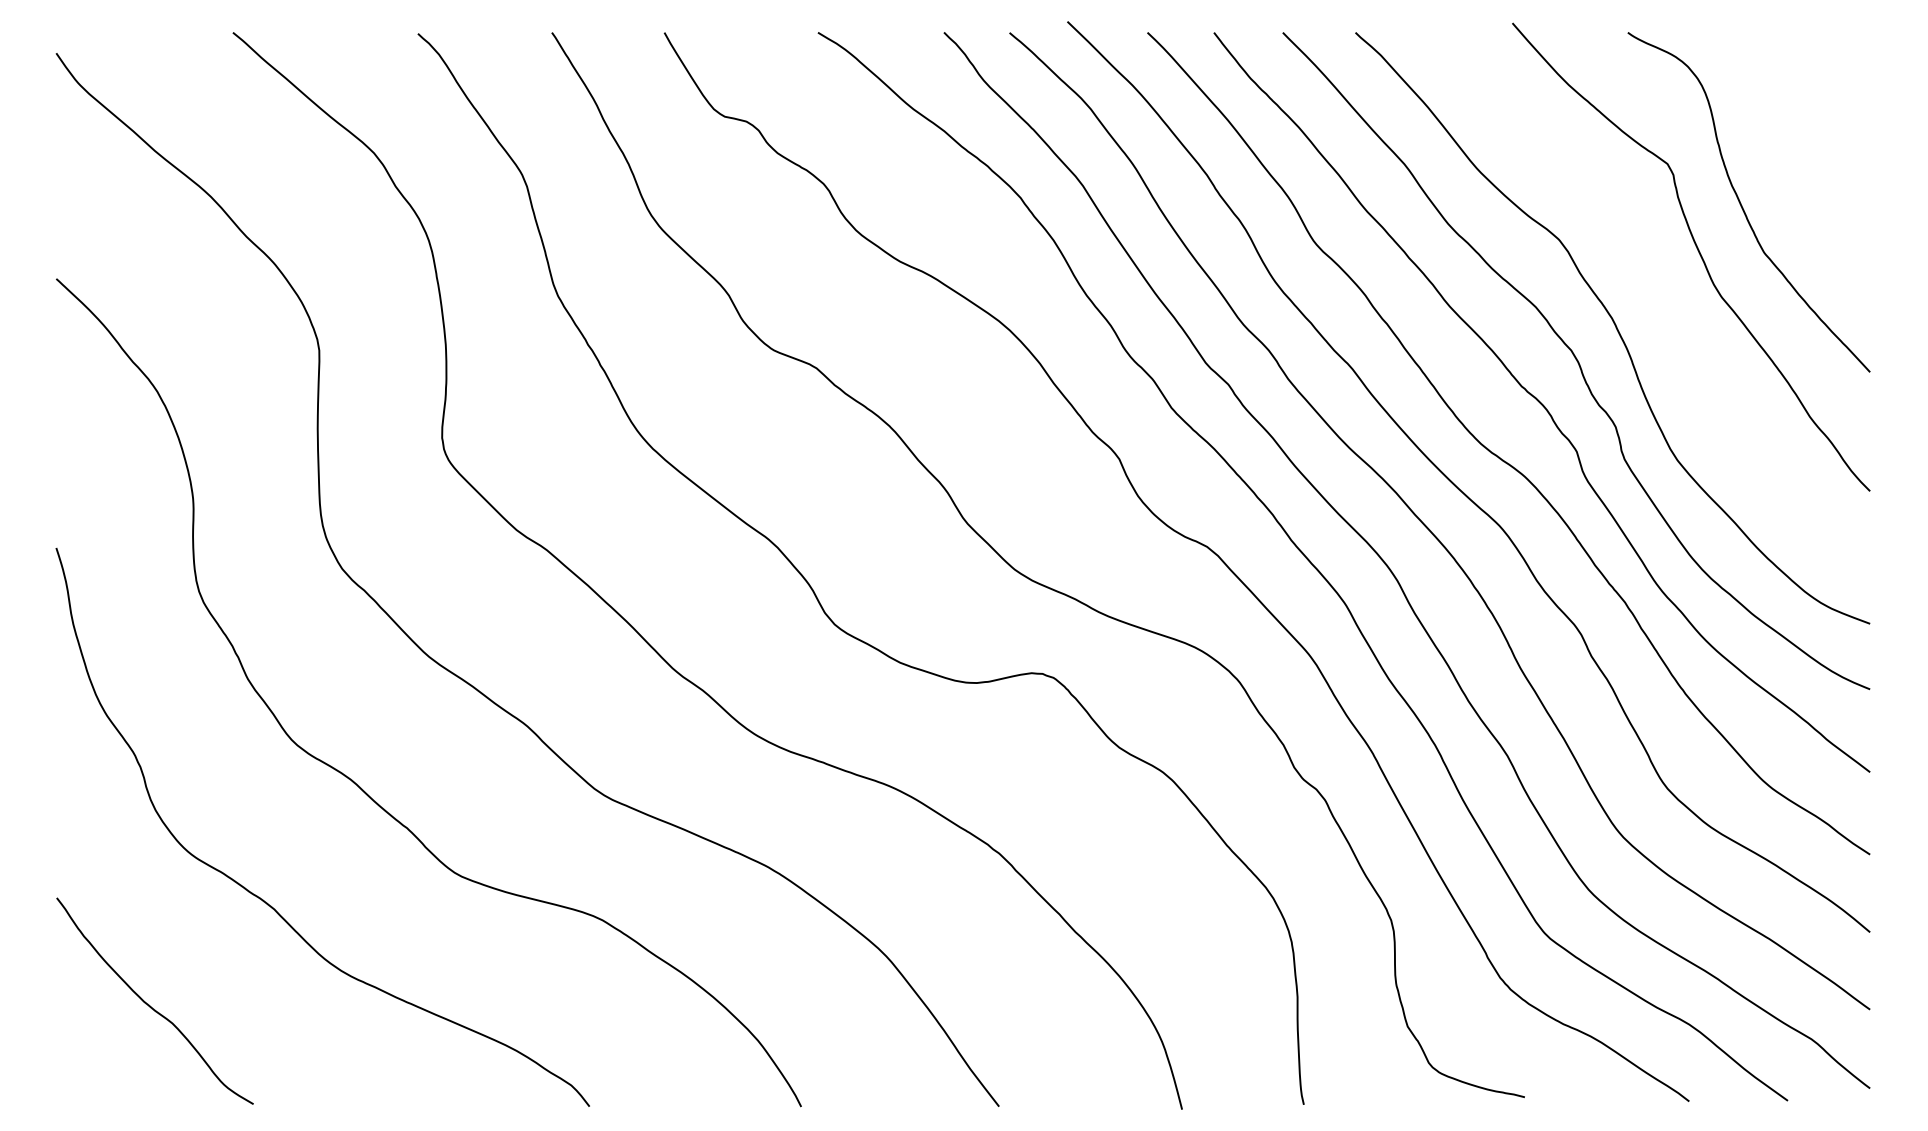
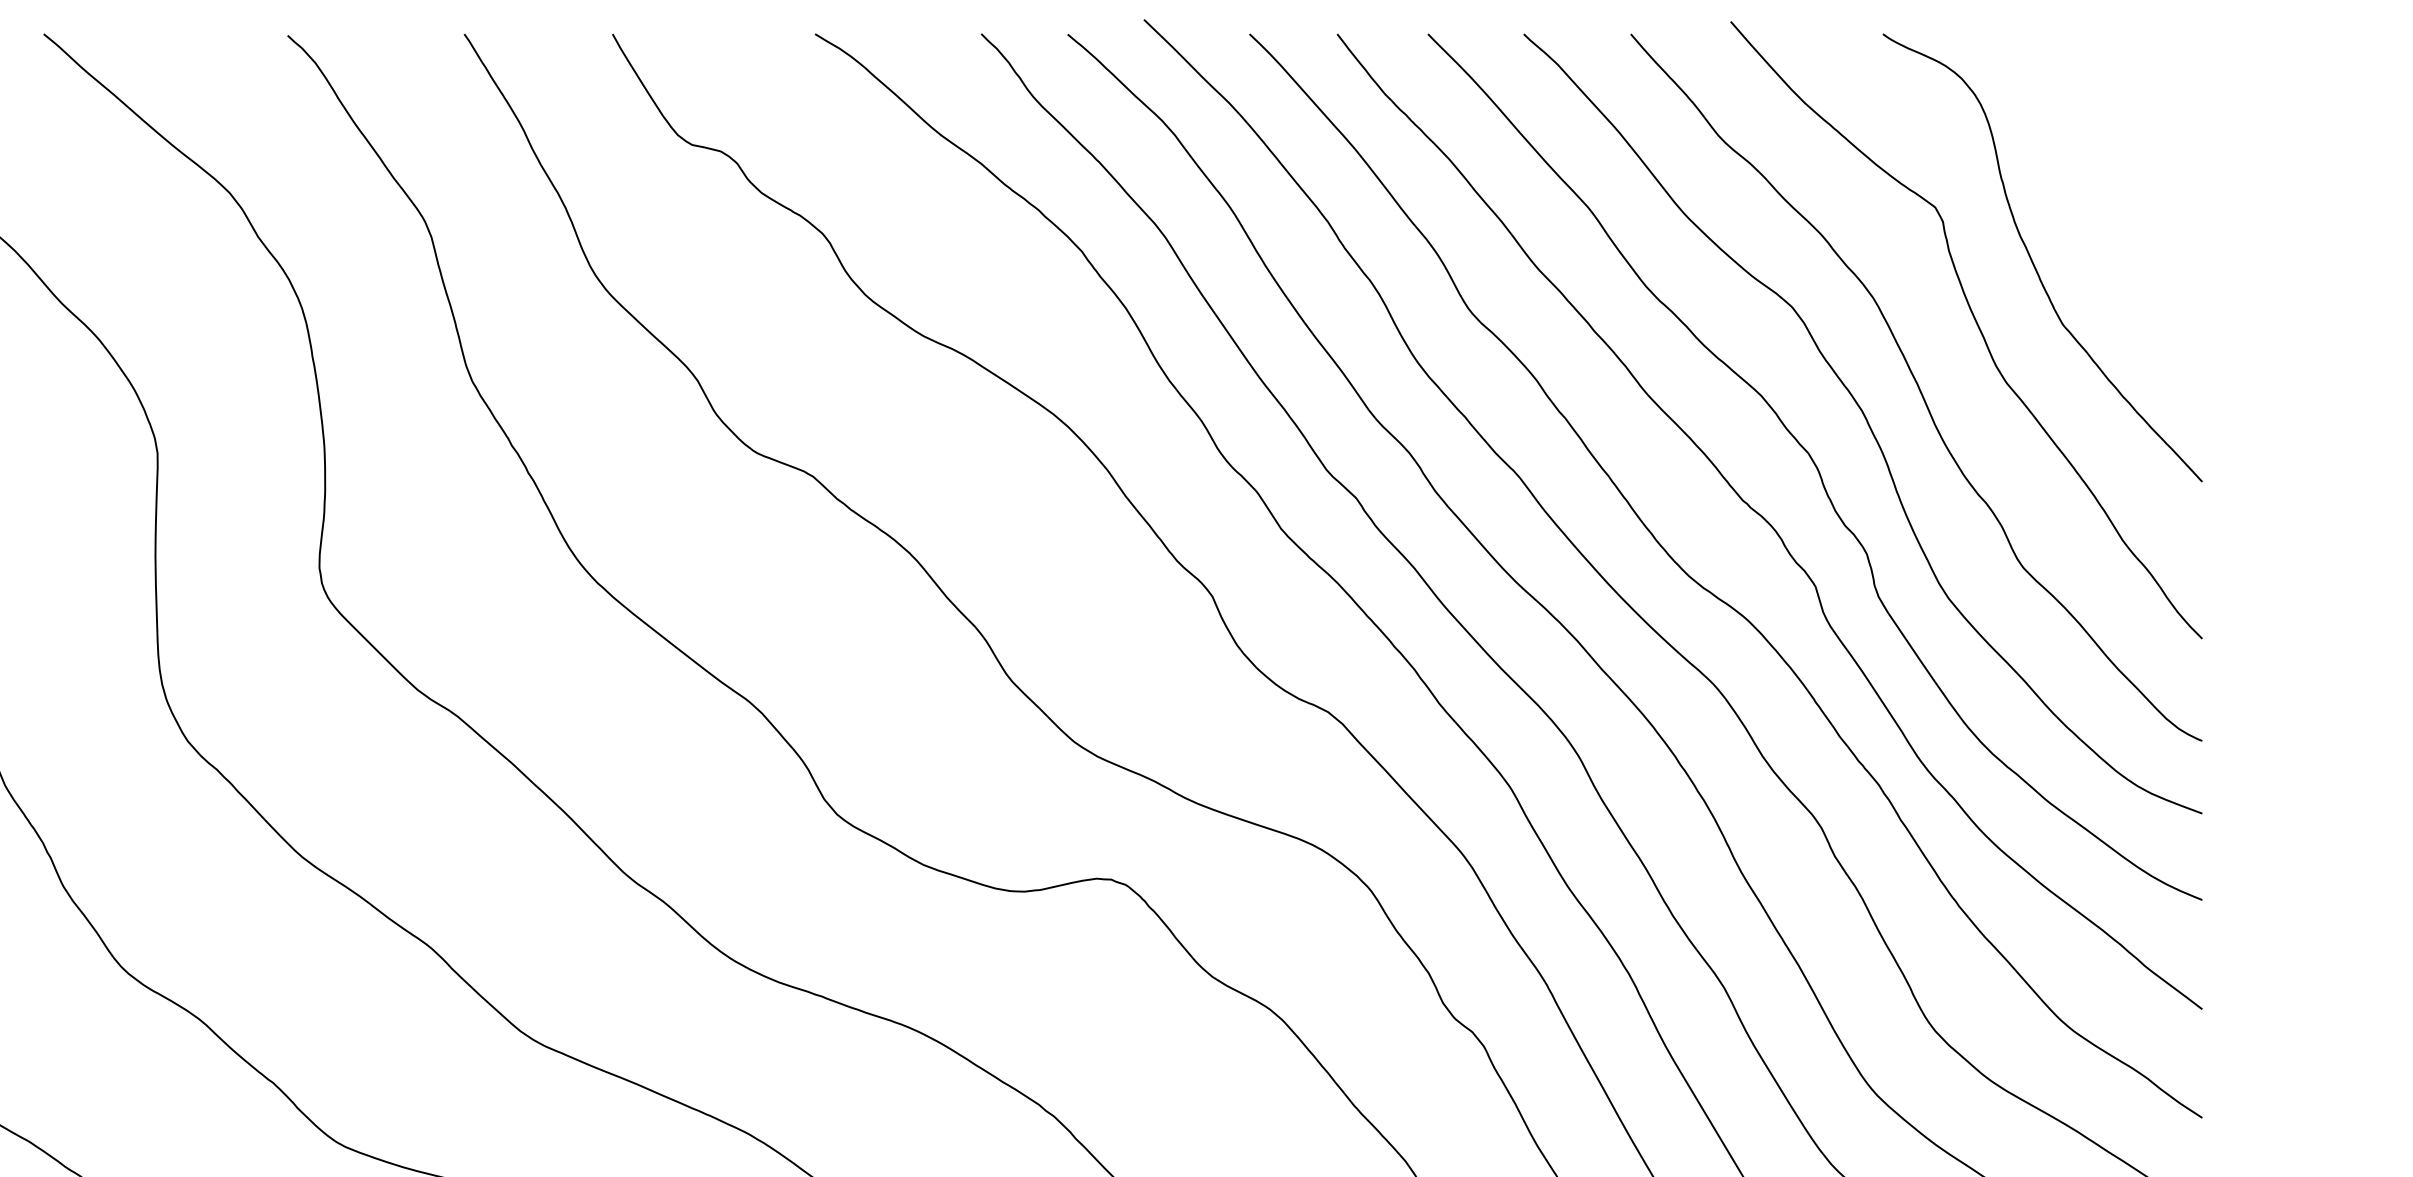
curve: (1653, 299) -> (1916, 385), added

